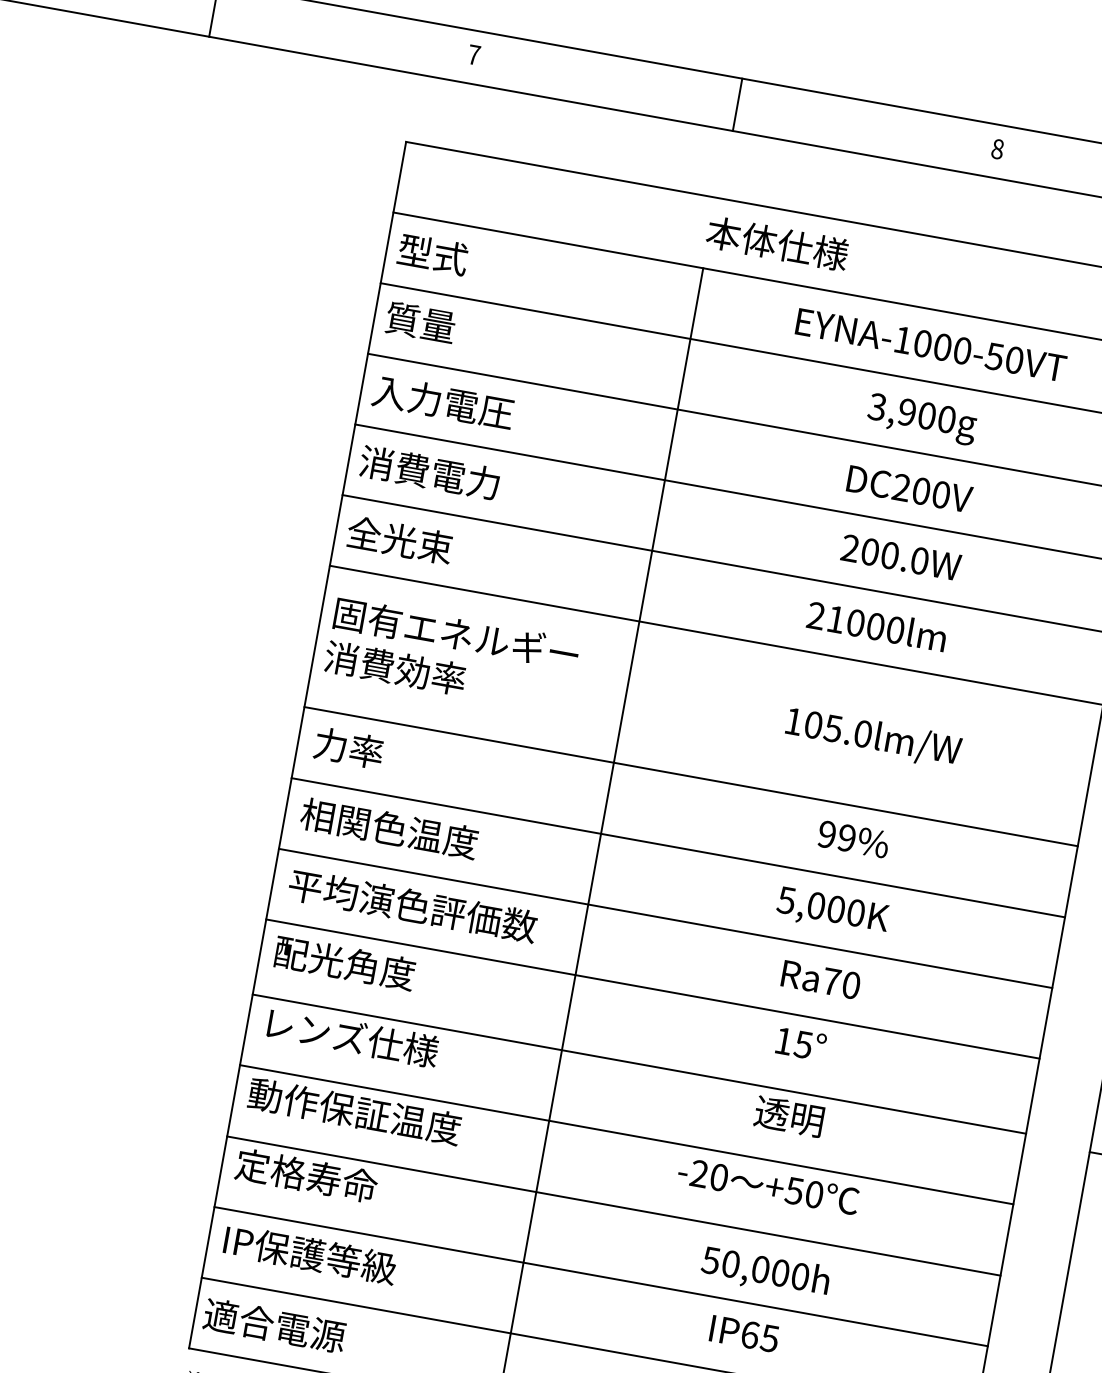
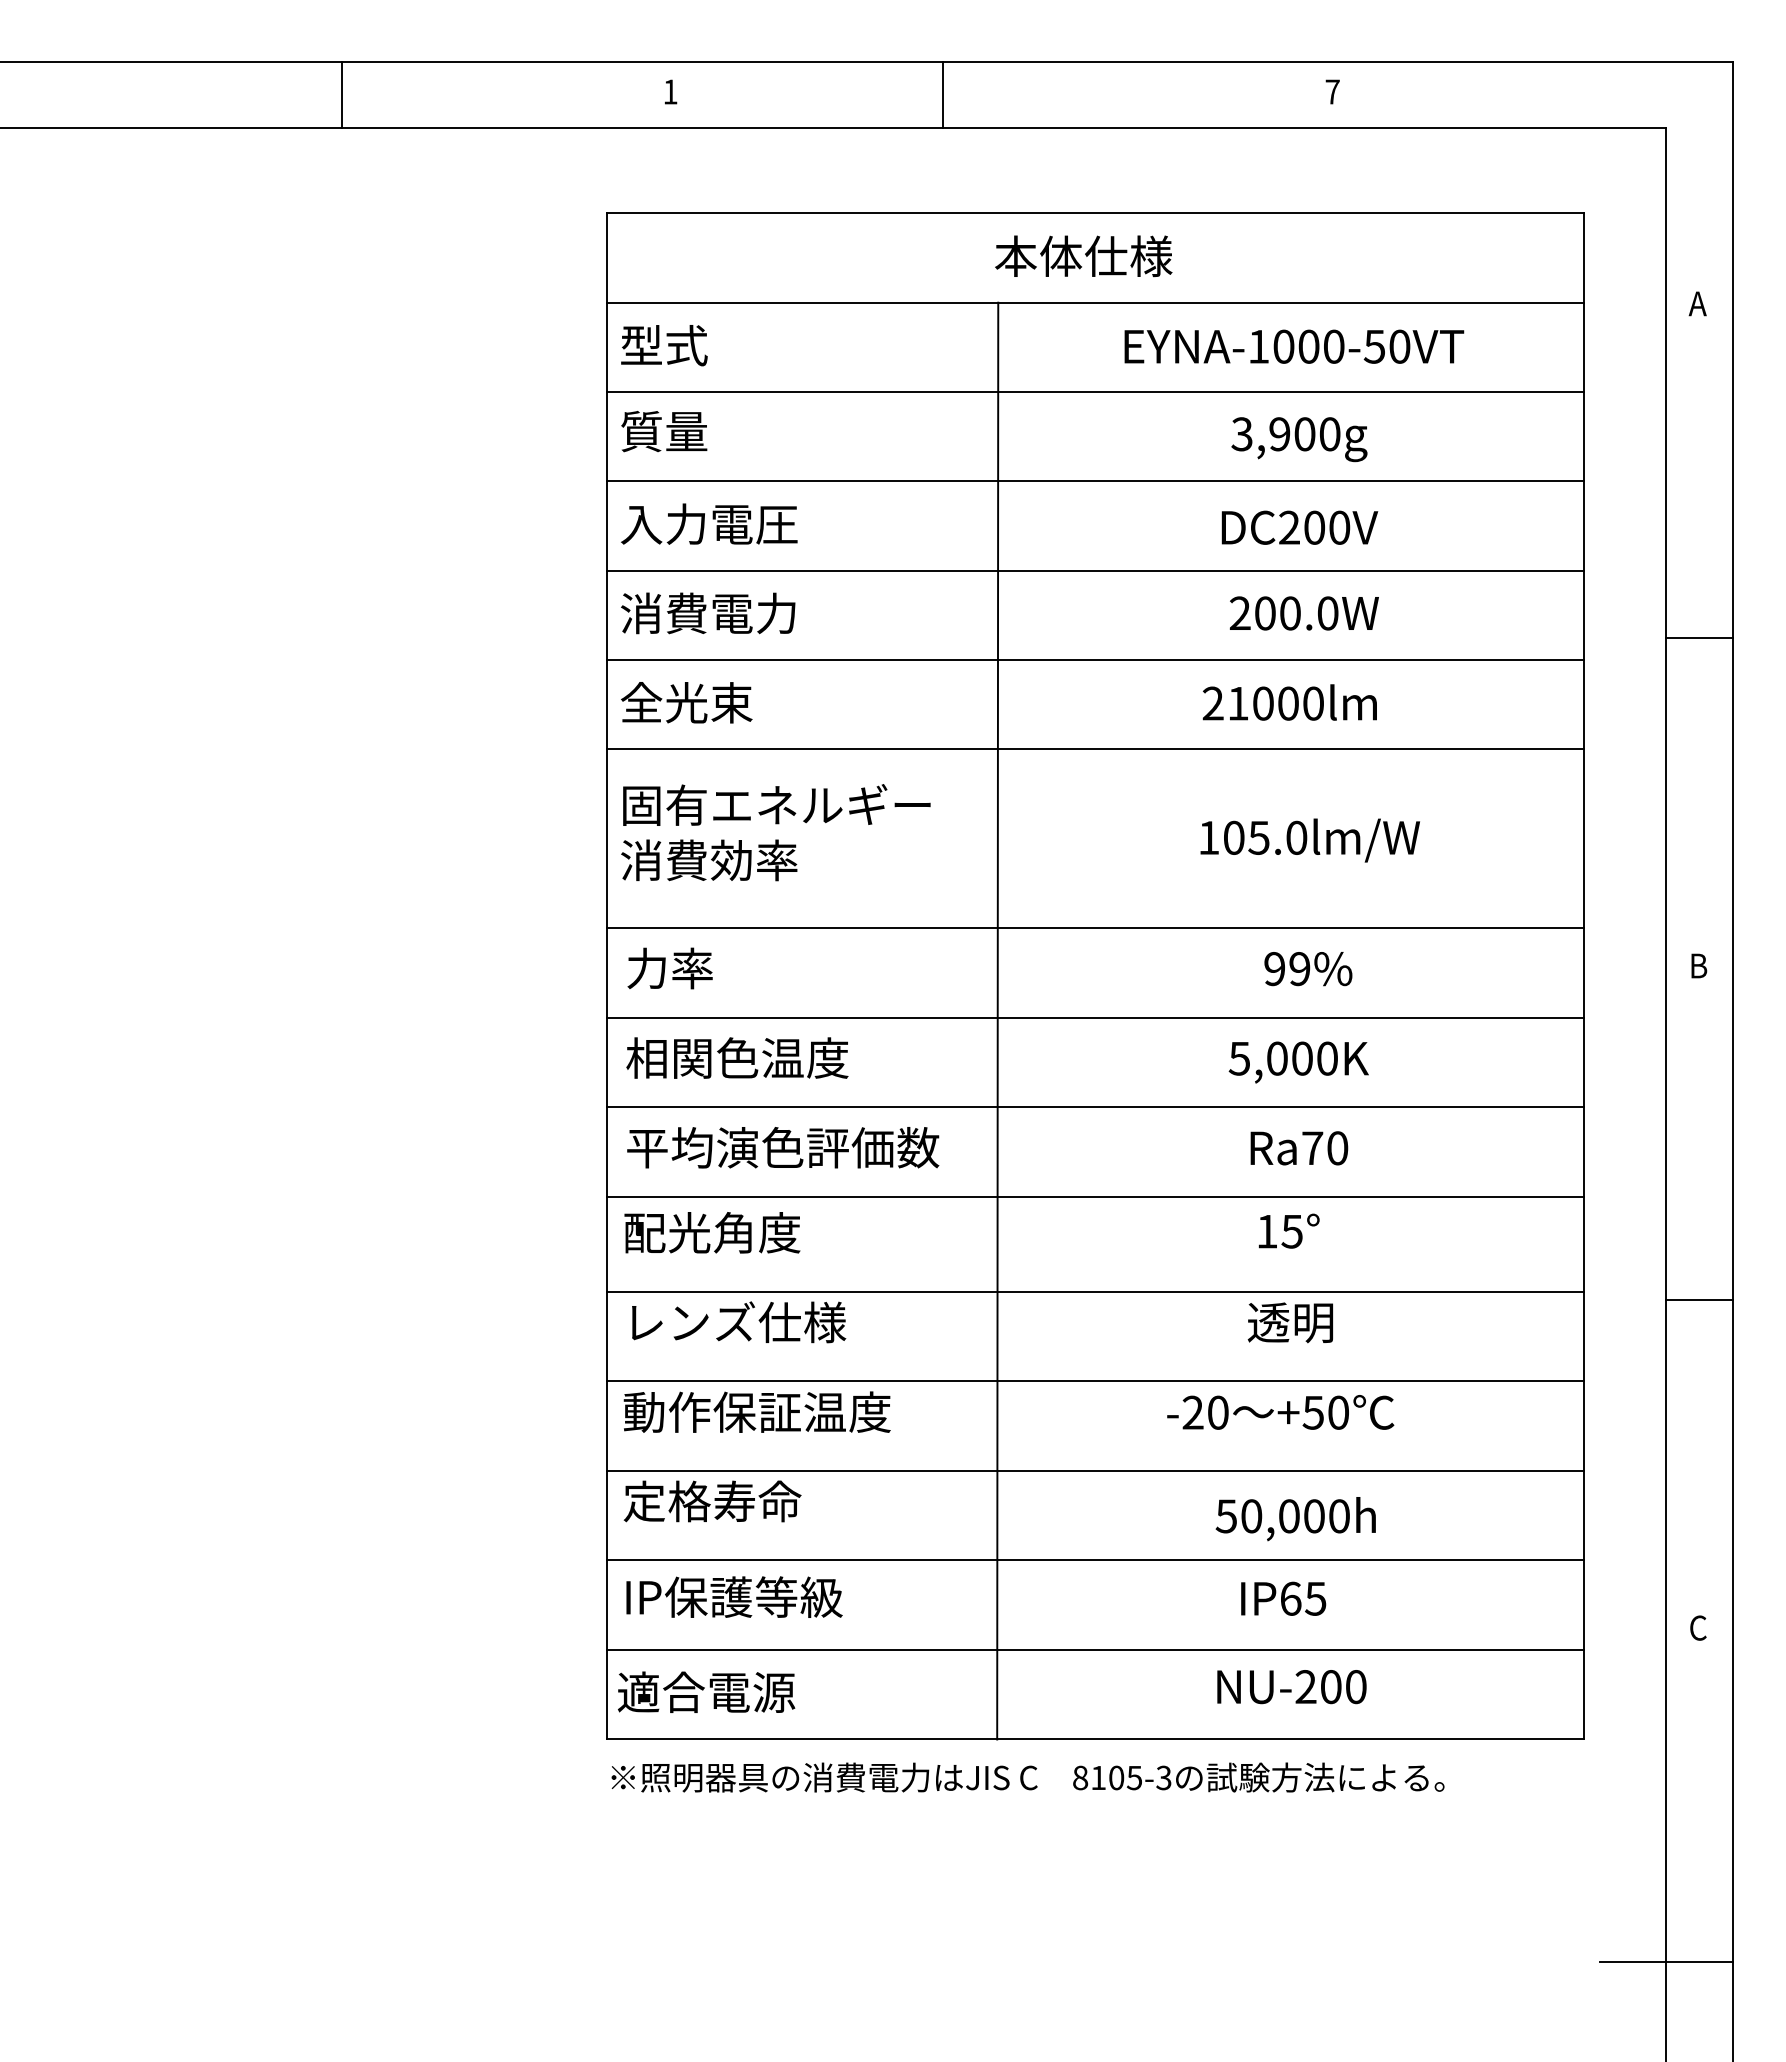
text: (474, 54) -> (670, 91), 7 -> 1
line: (737, 104) -> (943, 94), moved
text: (997, 148) -> (1332, 91), 8 -> 7

